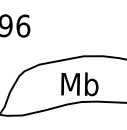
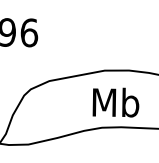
text: (79, 84) -> (115, 102), moved

